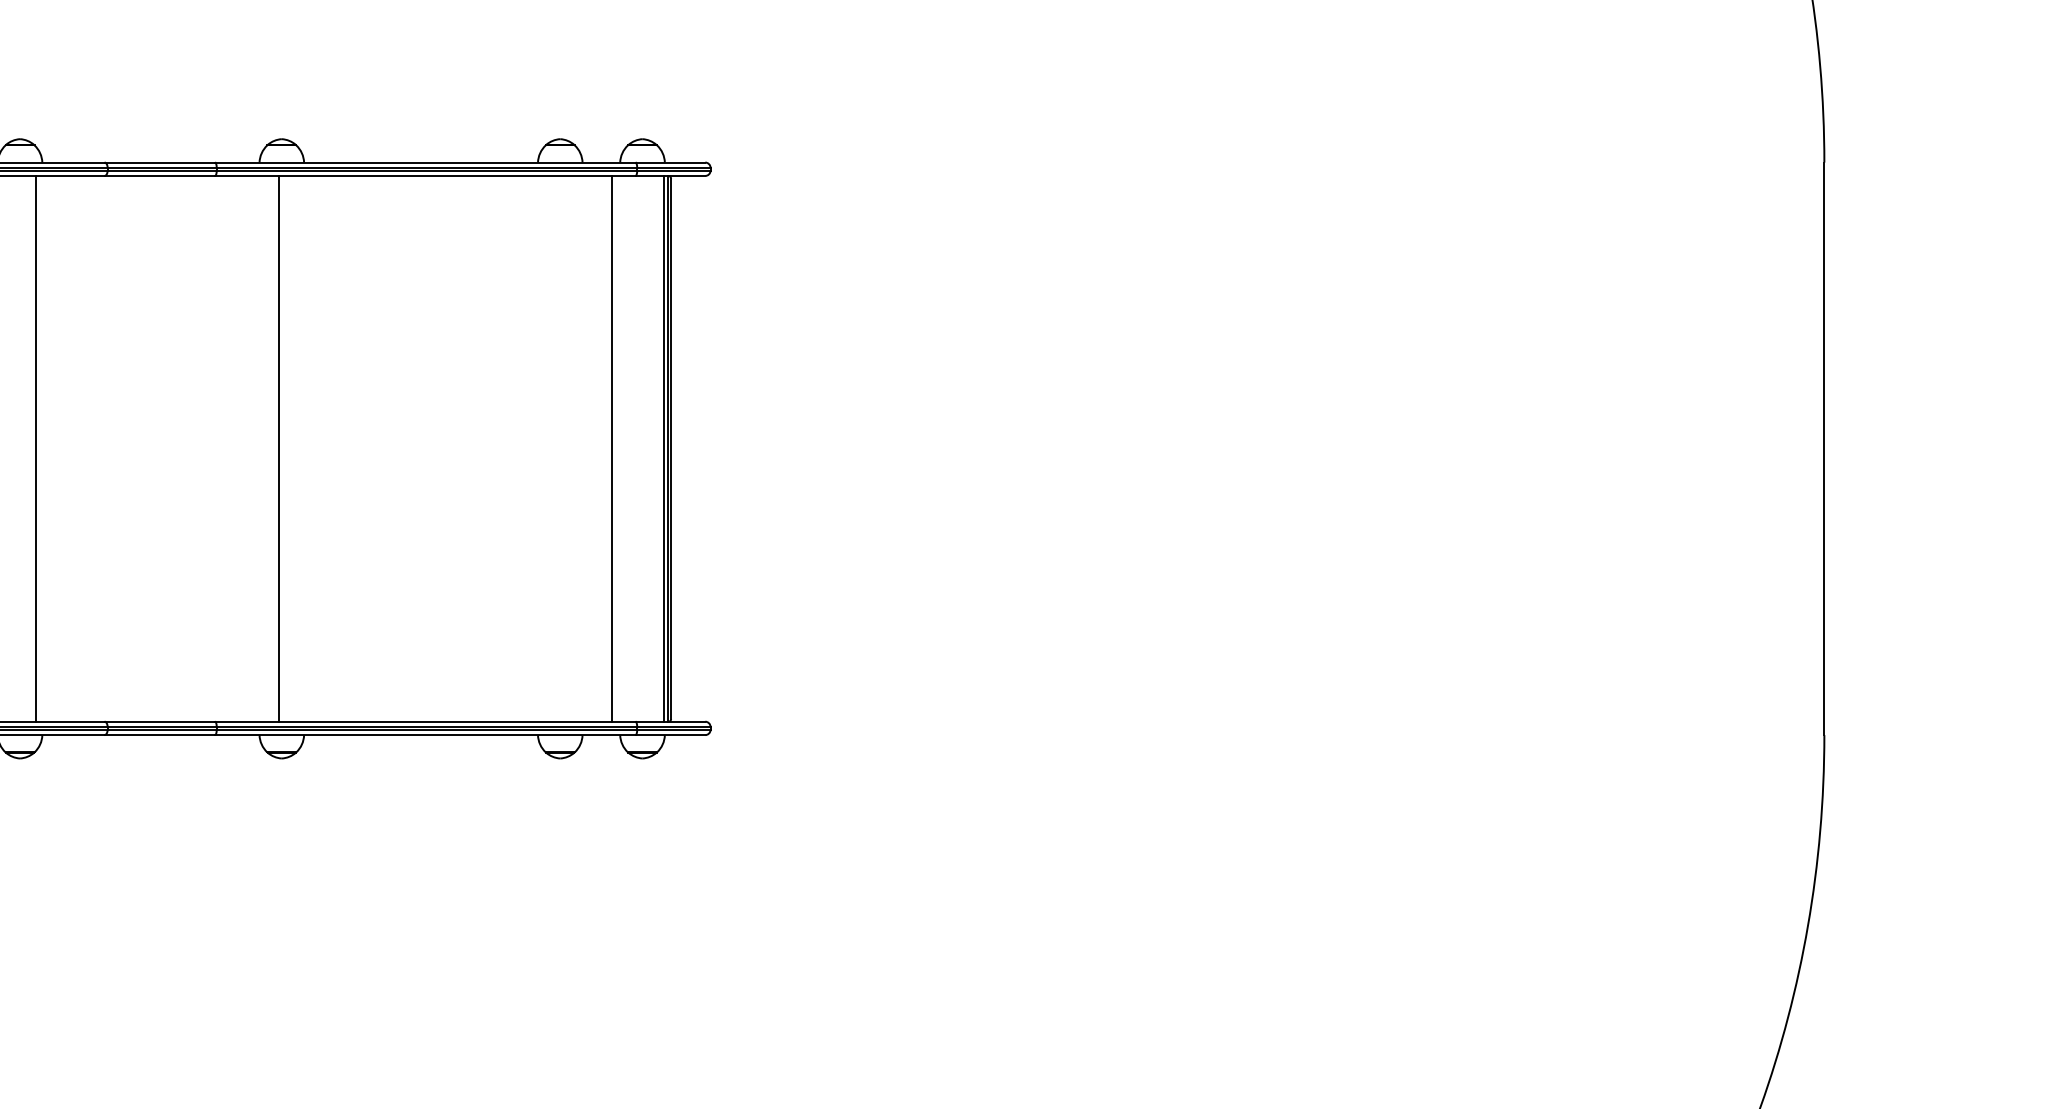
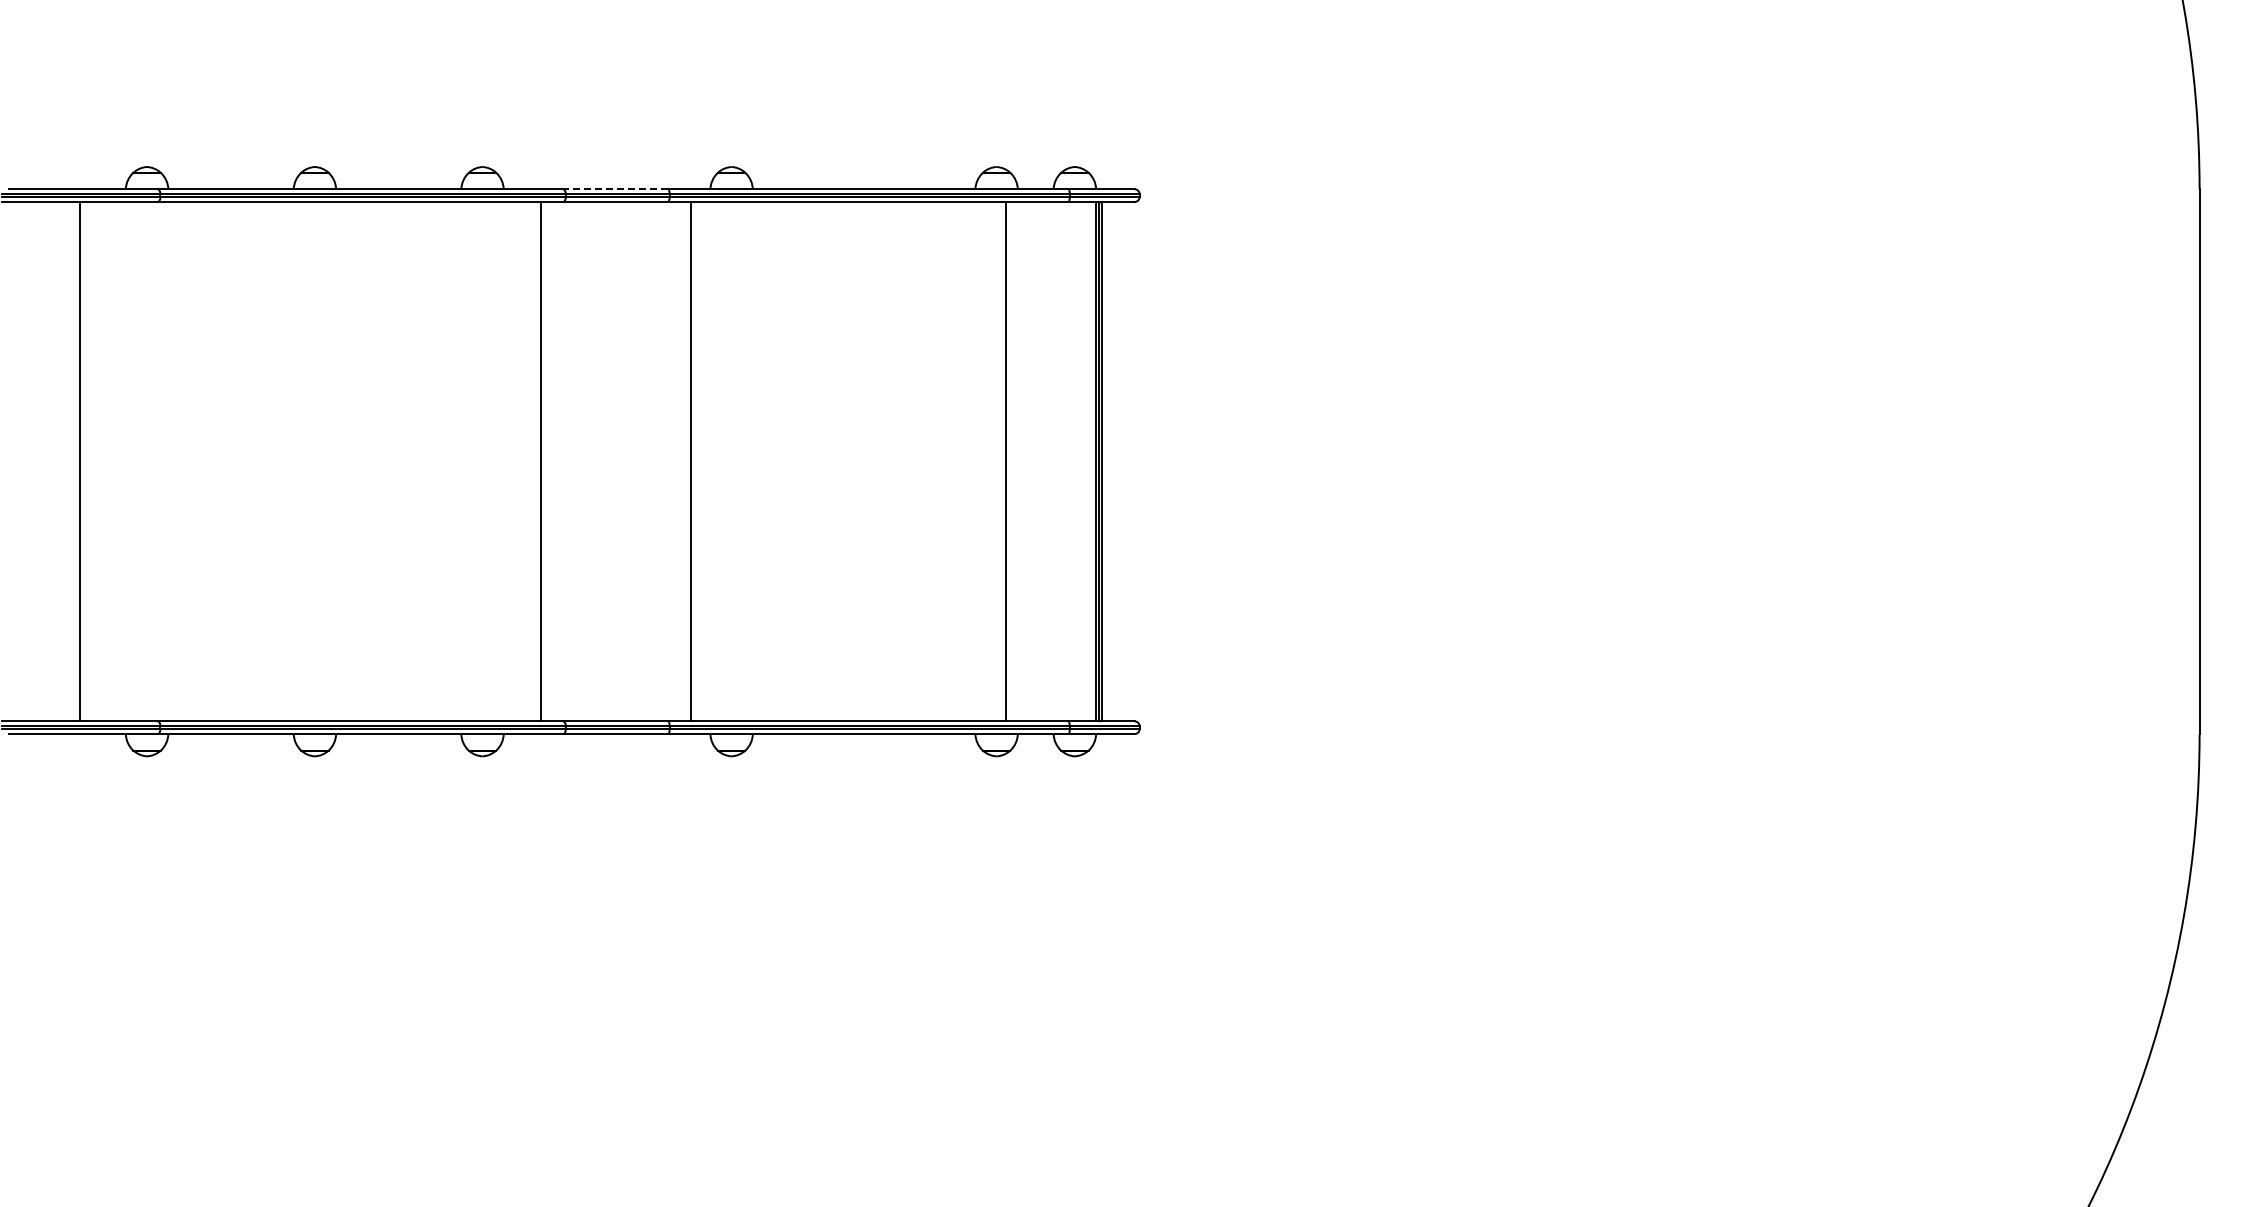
line: (159, 162) -> (615, 189), solid -> dashed
line: (35, 448) -> (540, 461), moved
line: (278, 448) -> (690, 461), moved
line: (611, 448) -> (1006, 461), moved

